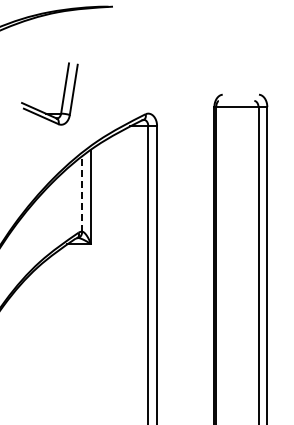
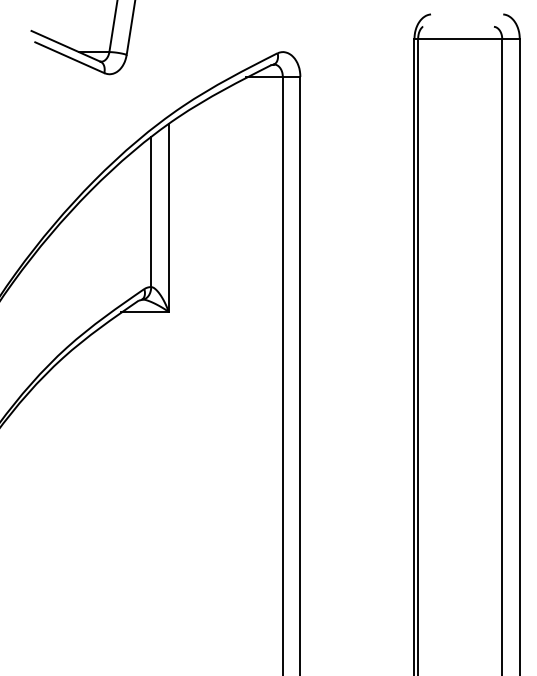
line: (82, 194) -> (151, 213), dashed -> solid

